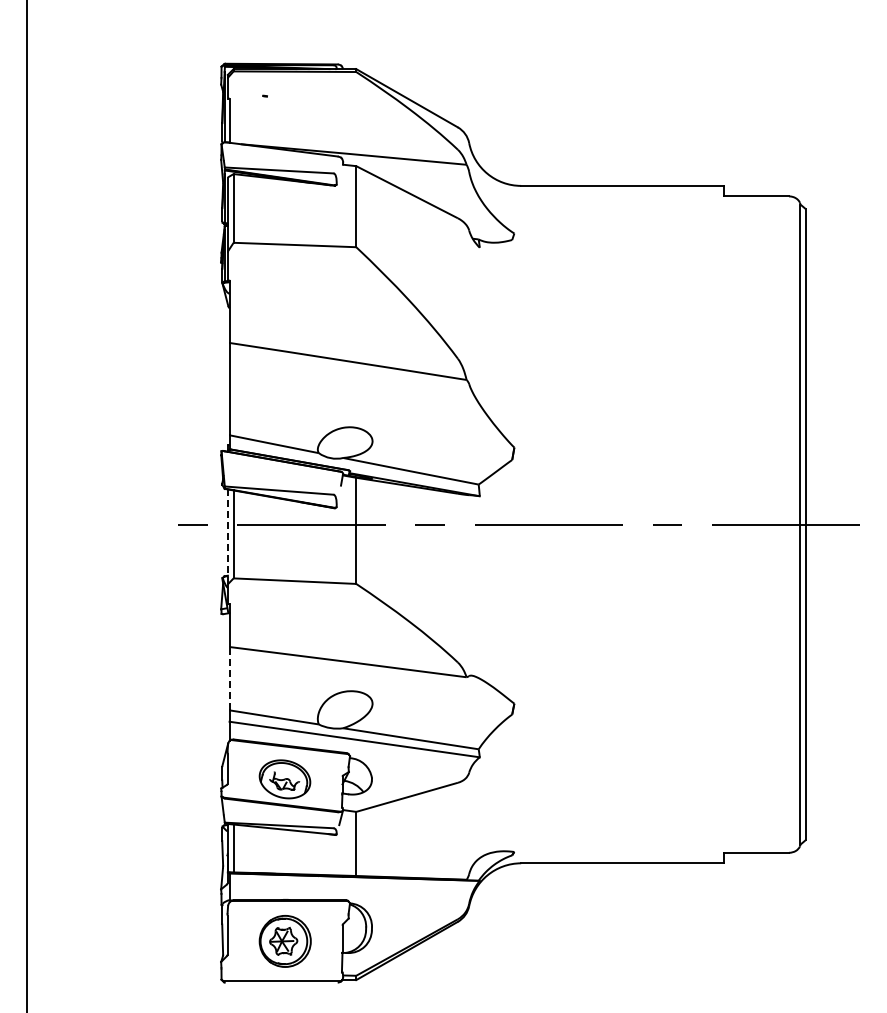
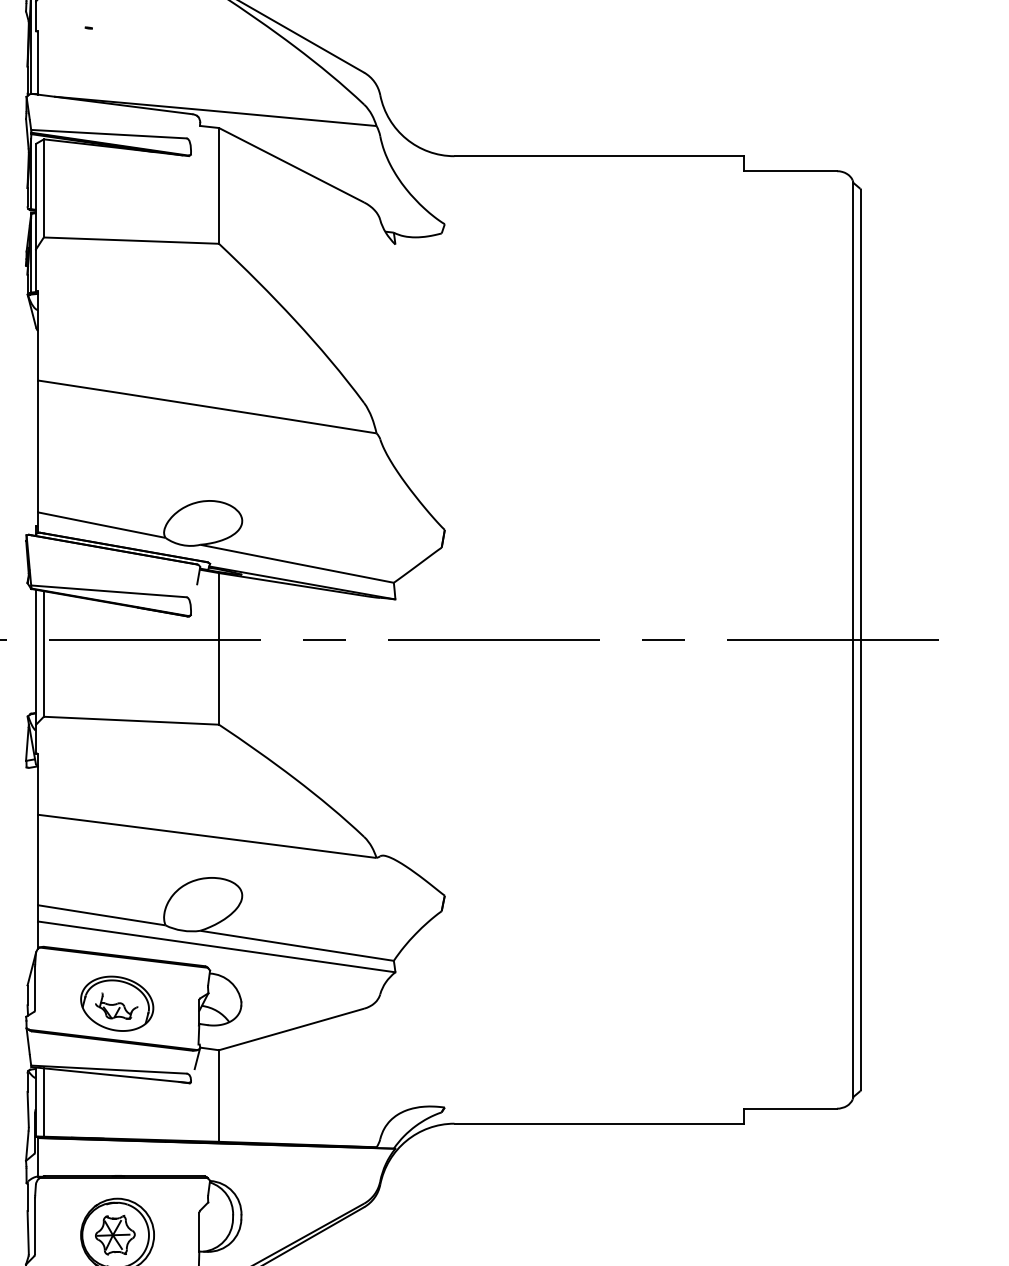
line: (227, 536) -> (35, 656), dashed -> solid
line: (229, 678) -> (37, 859), dashed -> solid

